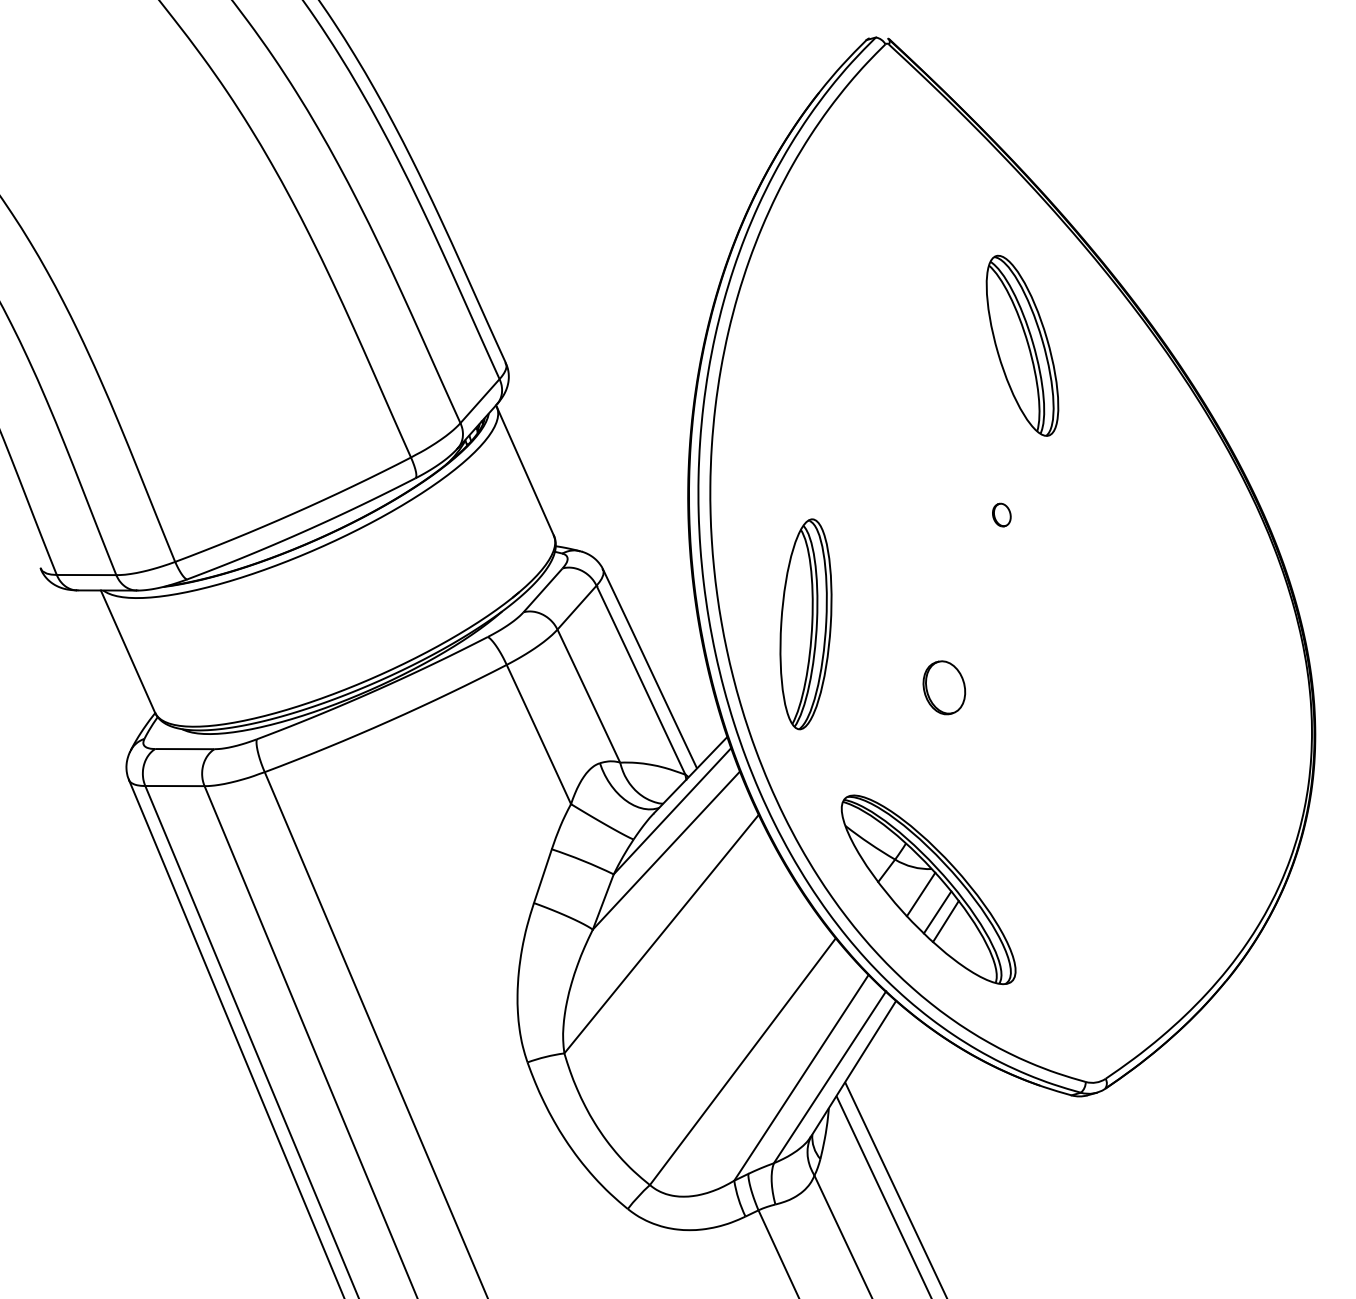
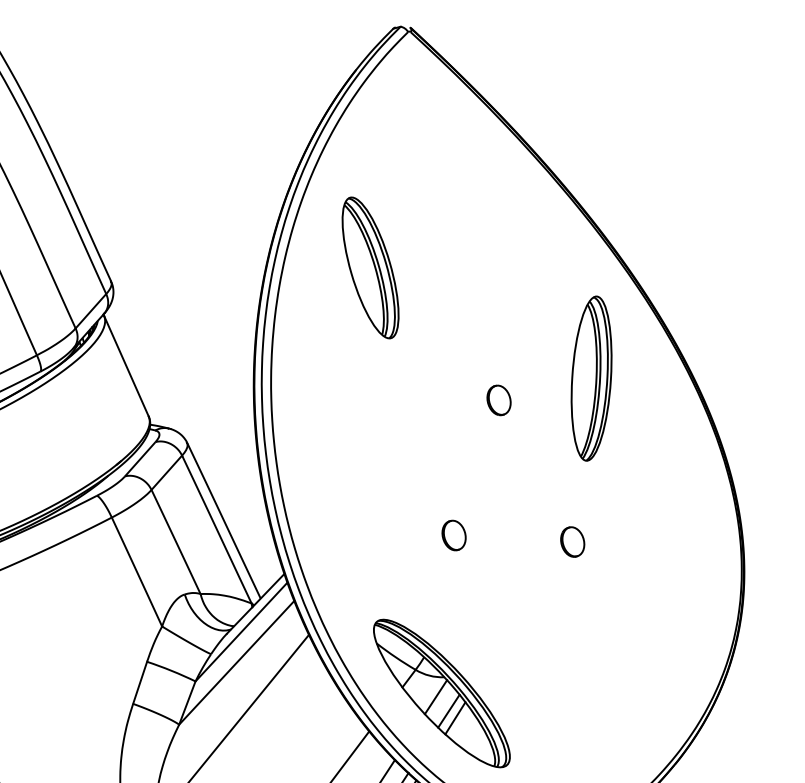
part: (1022, 345) -> (370, 267), moved
part: (1001, 514) -> (498, 399), size x1.67
part: (805, 624) -> (591, 378), moved
part: (943, 687) -> (453, 535), size x0.71
part: (1095, 695) -> (572, 541), added

